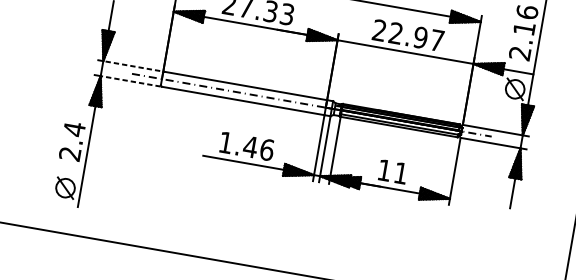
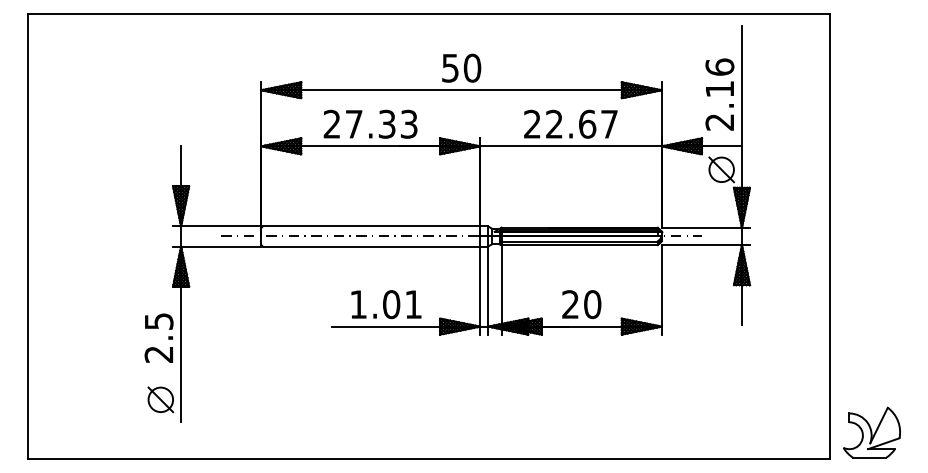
text: (420, 37) -> (587, 123), 22.97 -> 22.67
line: (130, 65) -> (217, 226), dashed -> solid
line: (130, 81) -> (220, 246), dashed -> solid
text: (74, 129) -> (159, 321), 2.4 -> 2.5
text: (258, 148) -> (402, 304), 1.46 -> 1.01
text: (392, 171) -> (581, 304), 11 -> 20

